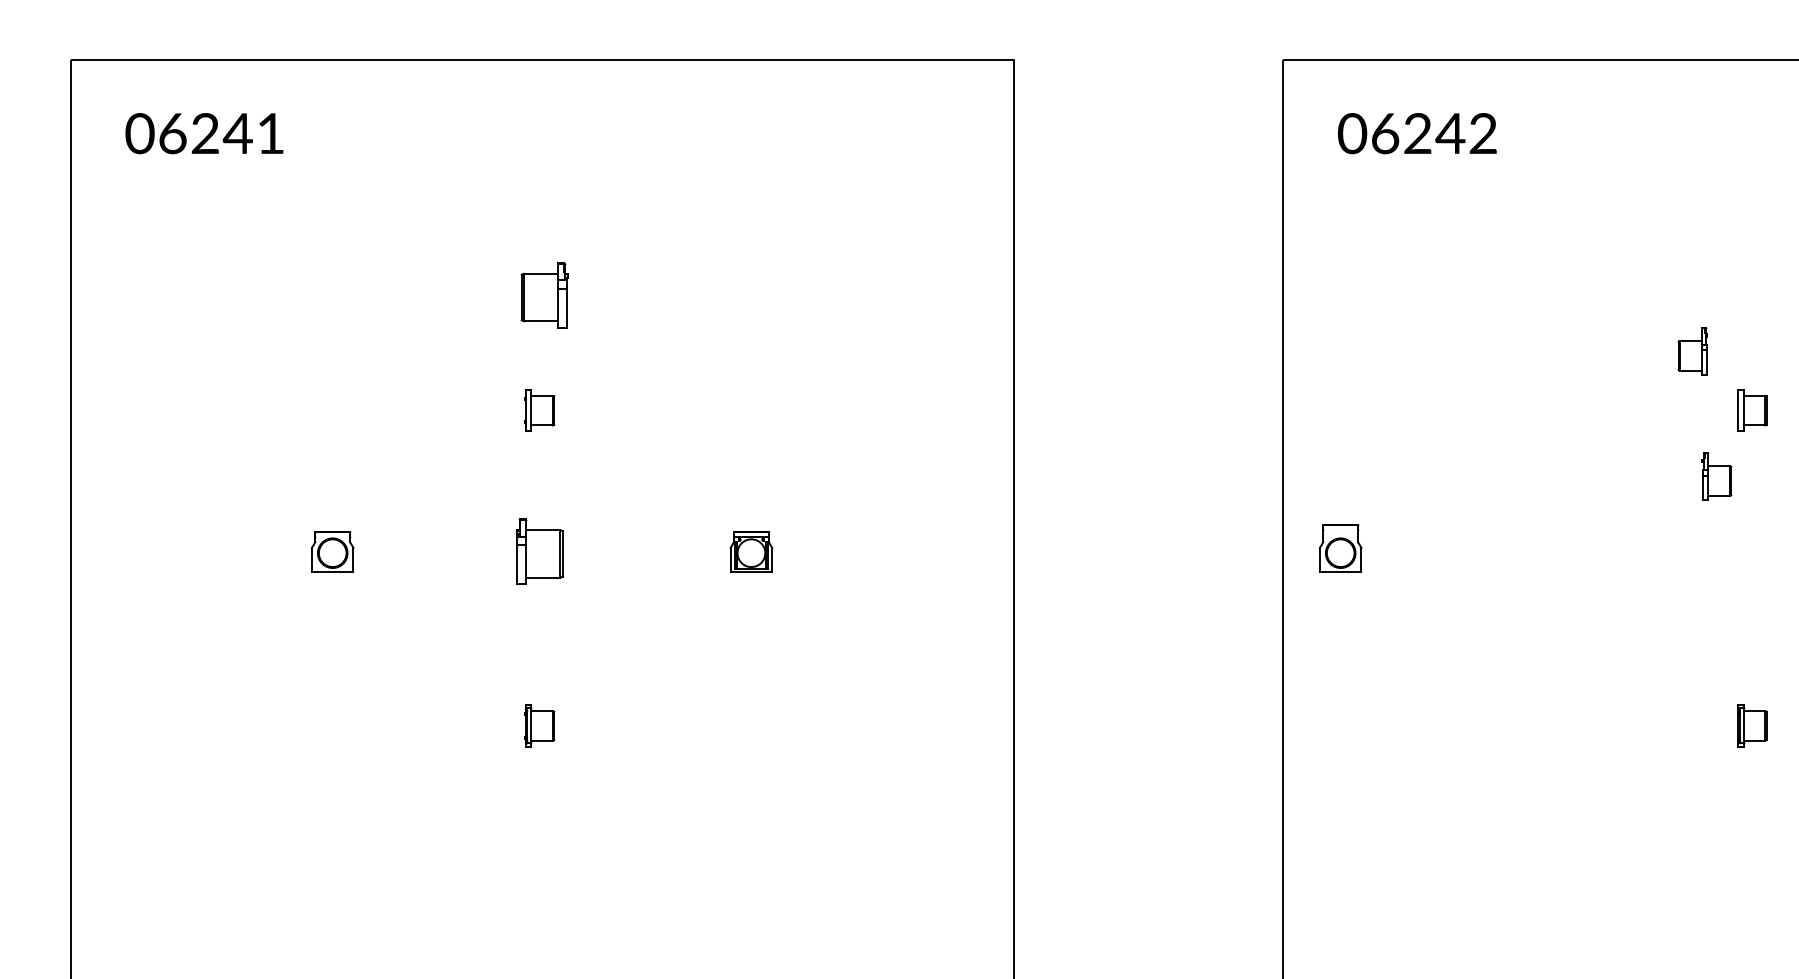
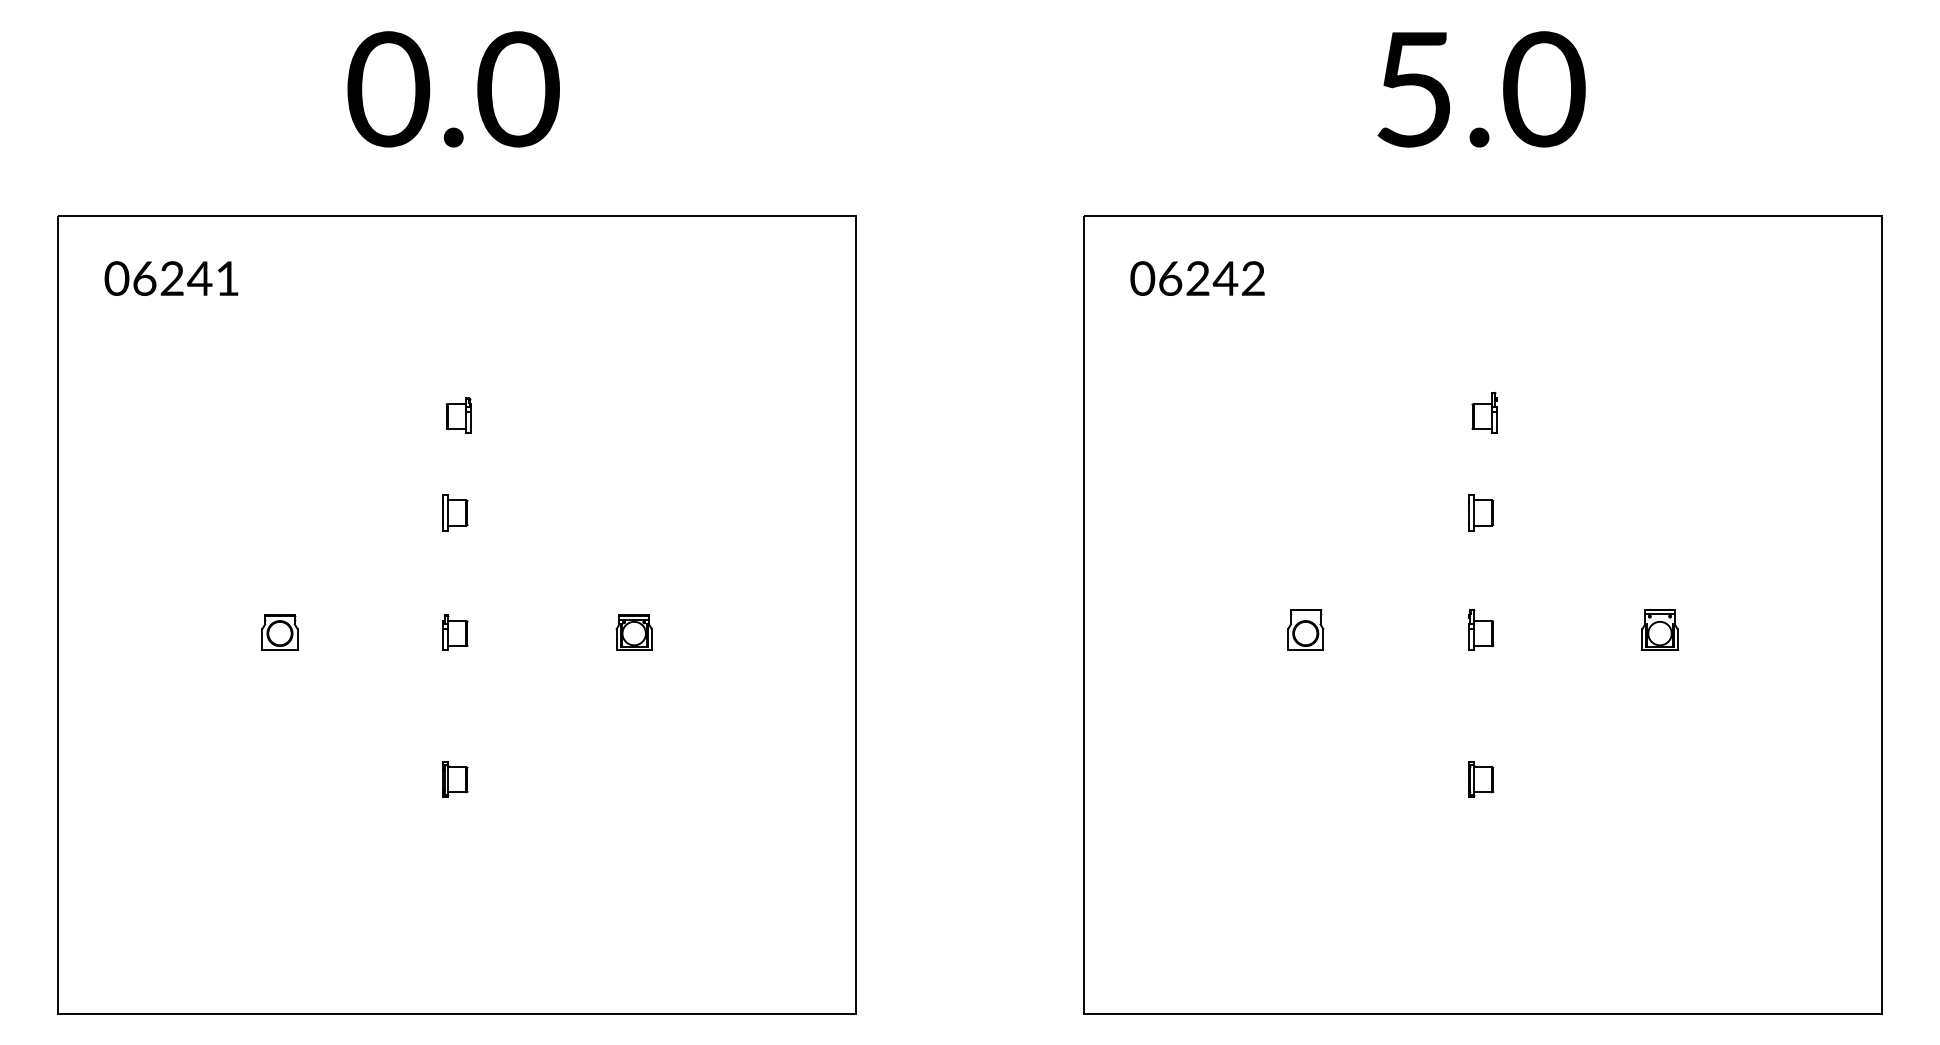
part: (543, 295) -> (458, 415), size x0.62
part: (1692, 350) -> (1484, 412), moved
part: (1717, 476) -> (1481, 629), moved
part: (1340, 548) -> (1305, 629), moved
part: (540, 551) -> (455, 632), size x0.62

